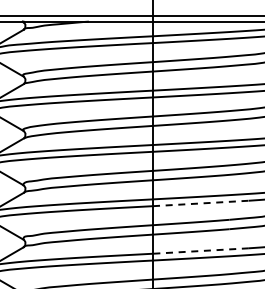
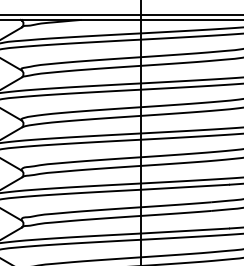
line: (200, 203) -> (184, 187), dashed -> solid
line: (200, 251) -> (184, 231), dashed -> solid

